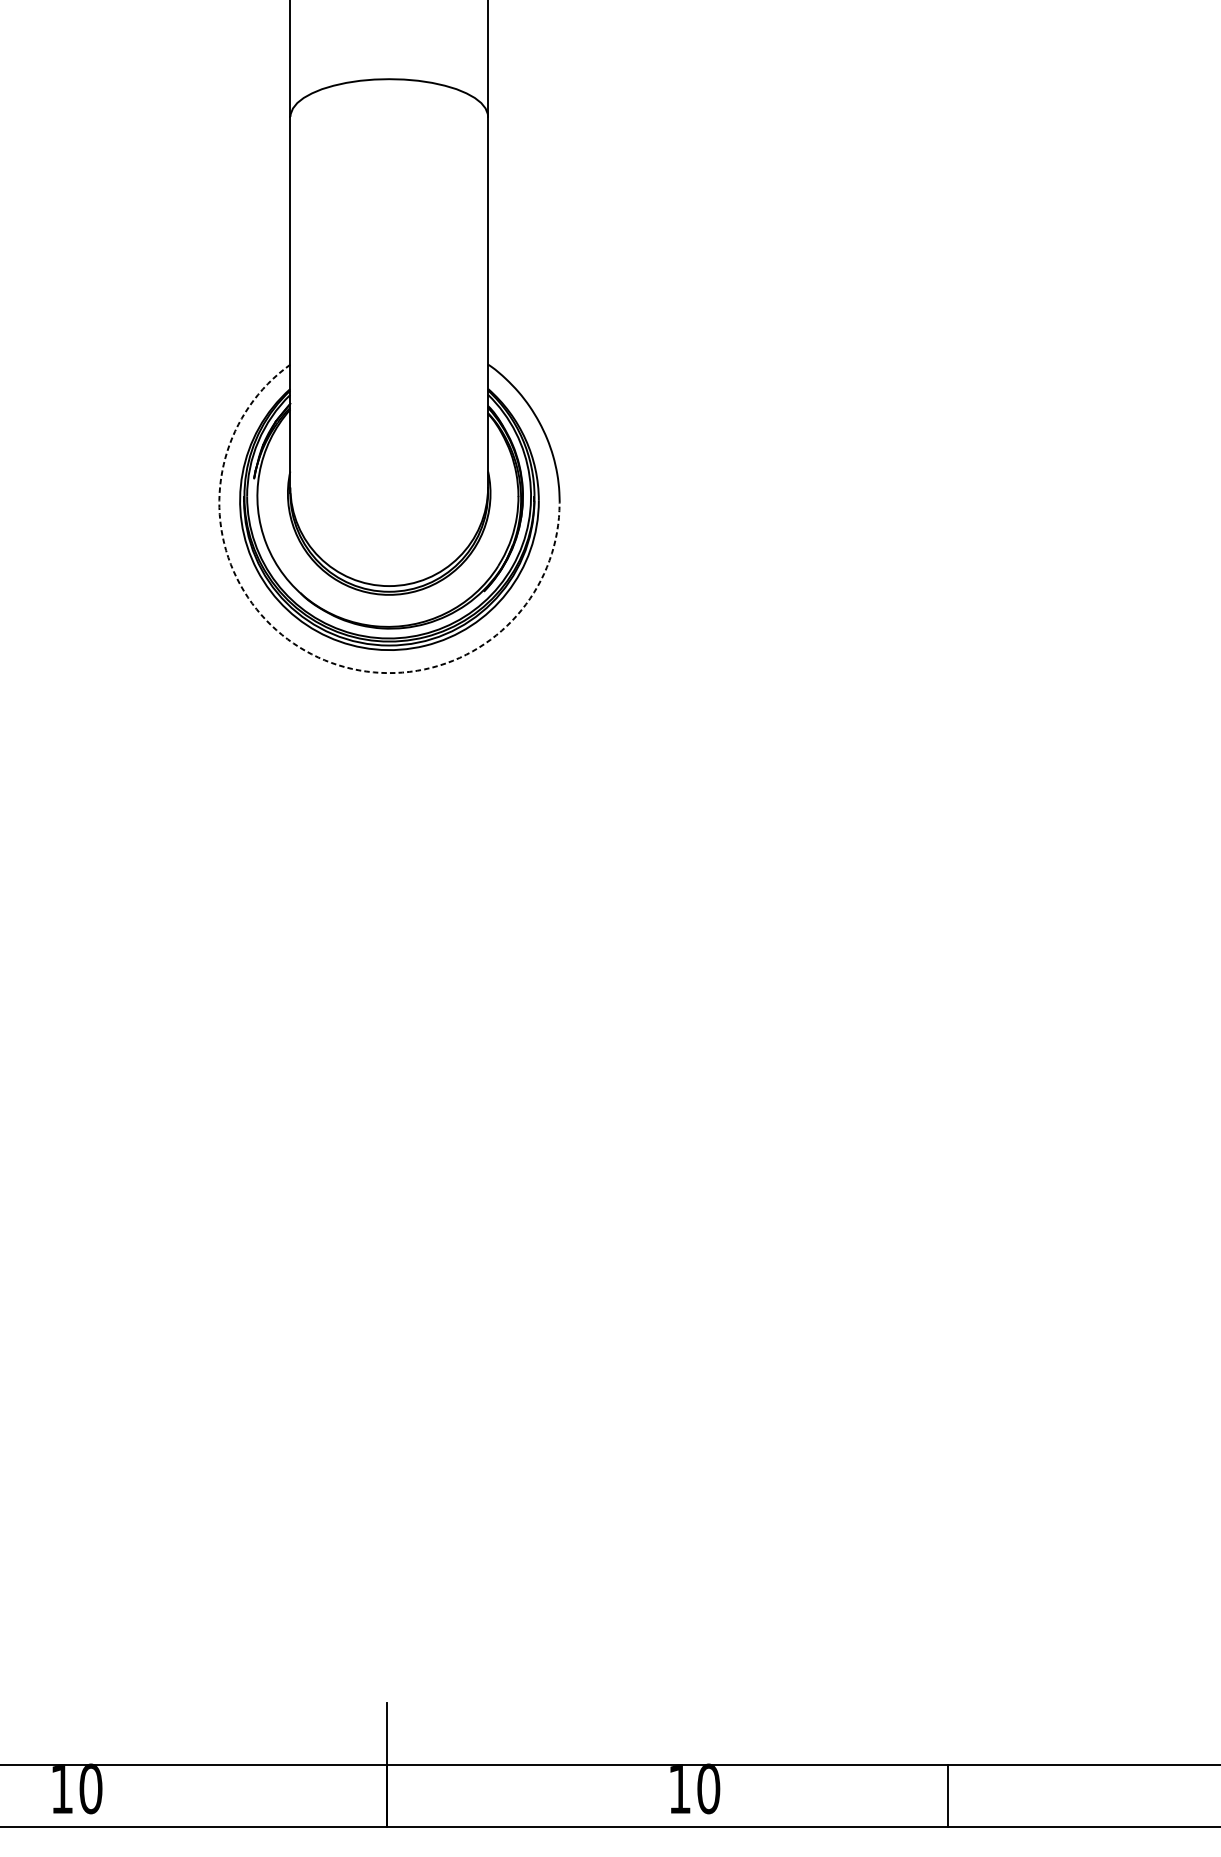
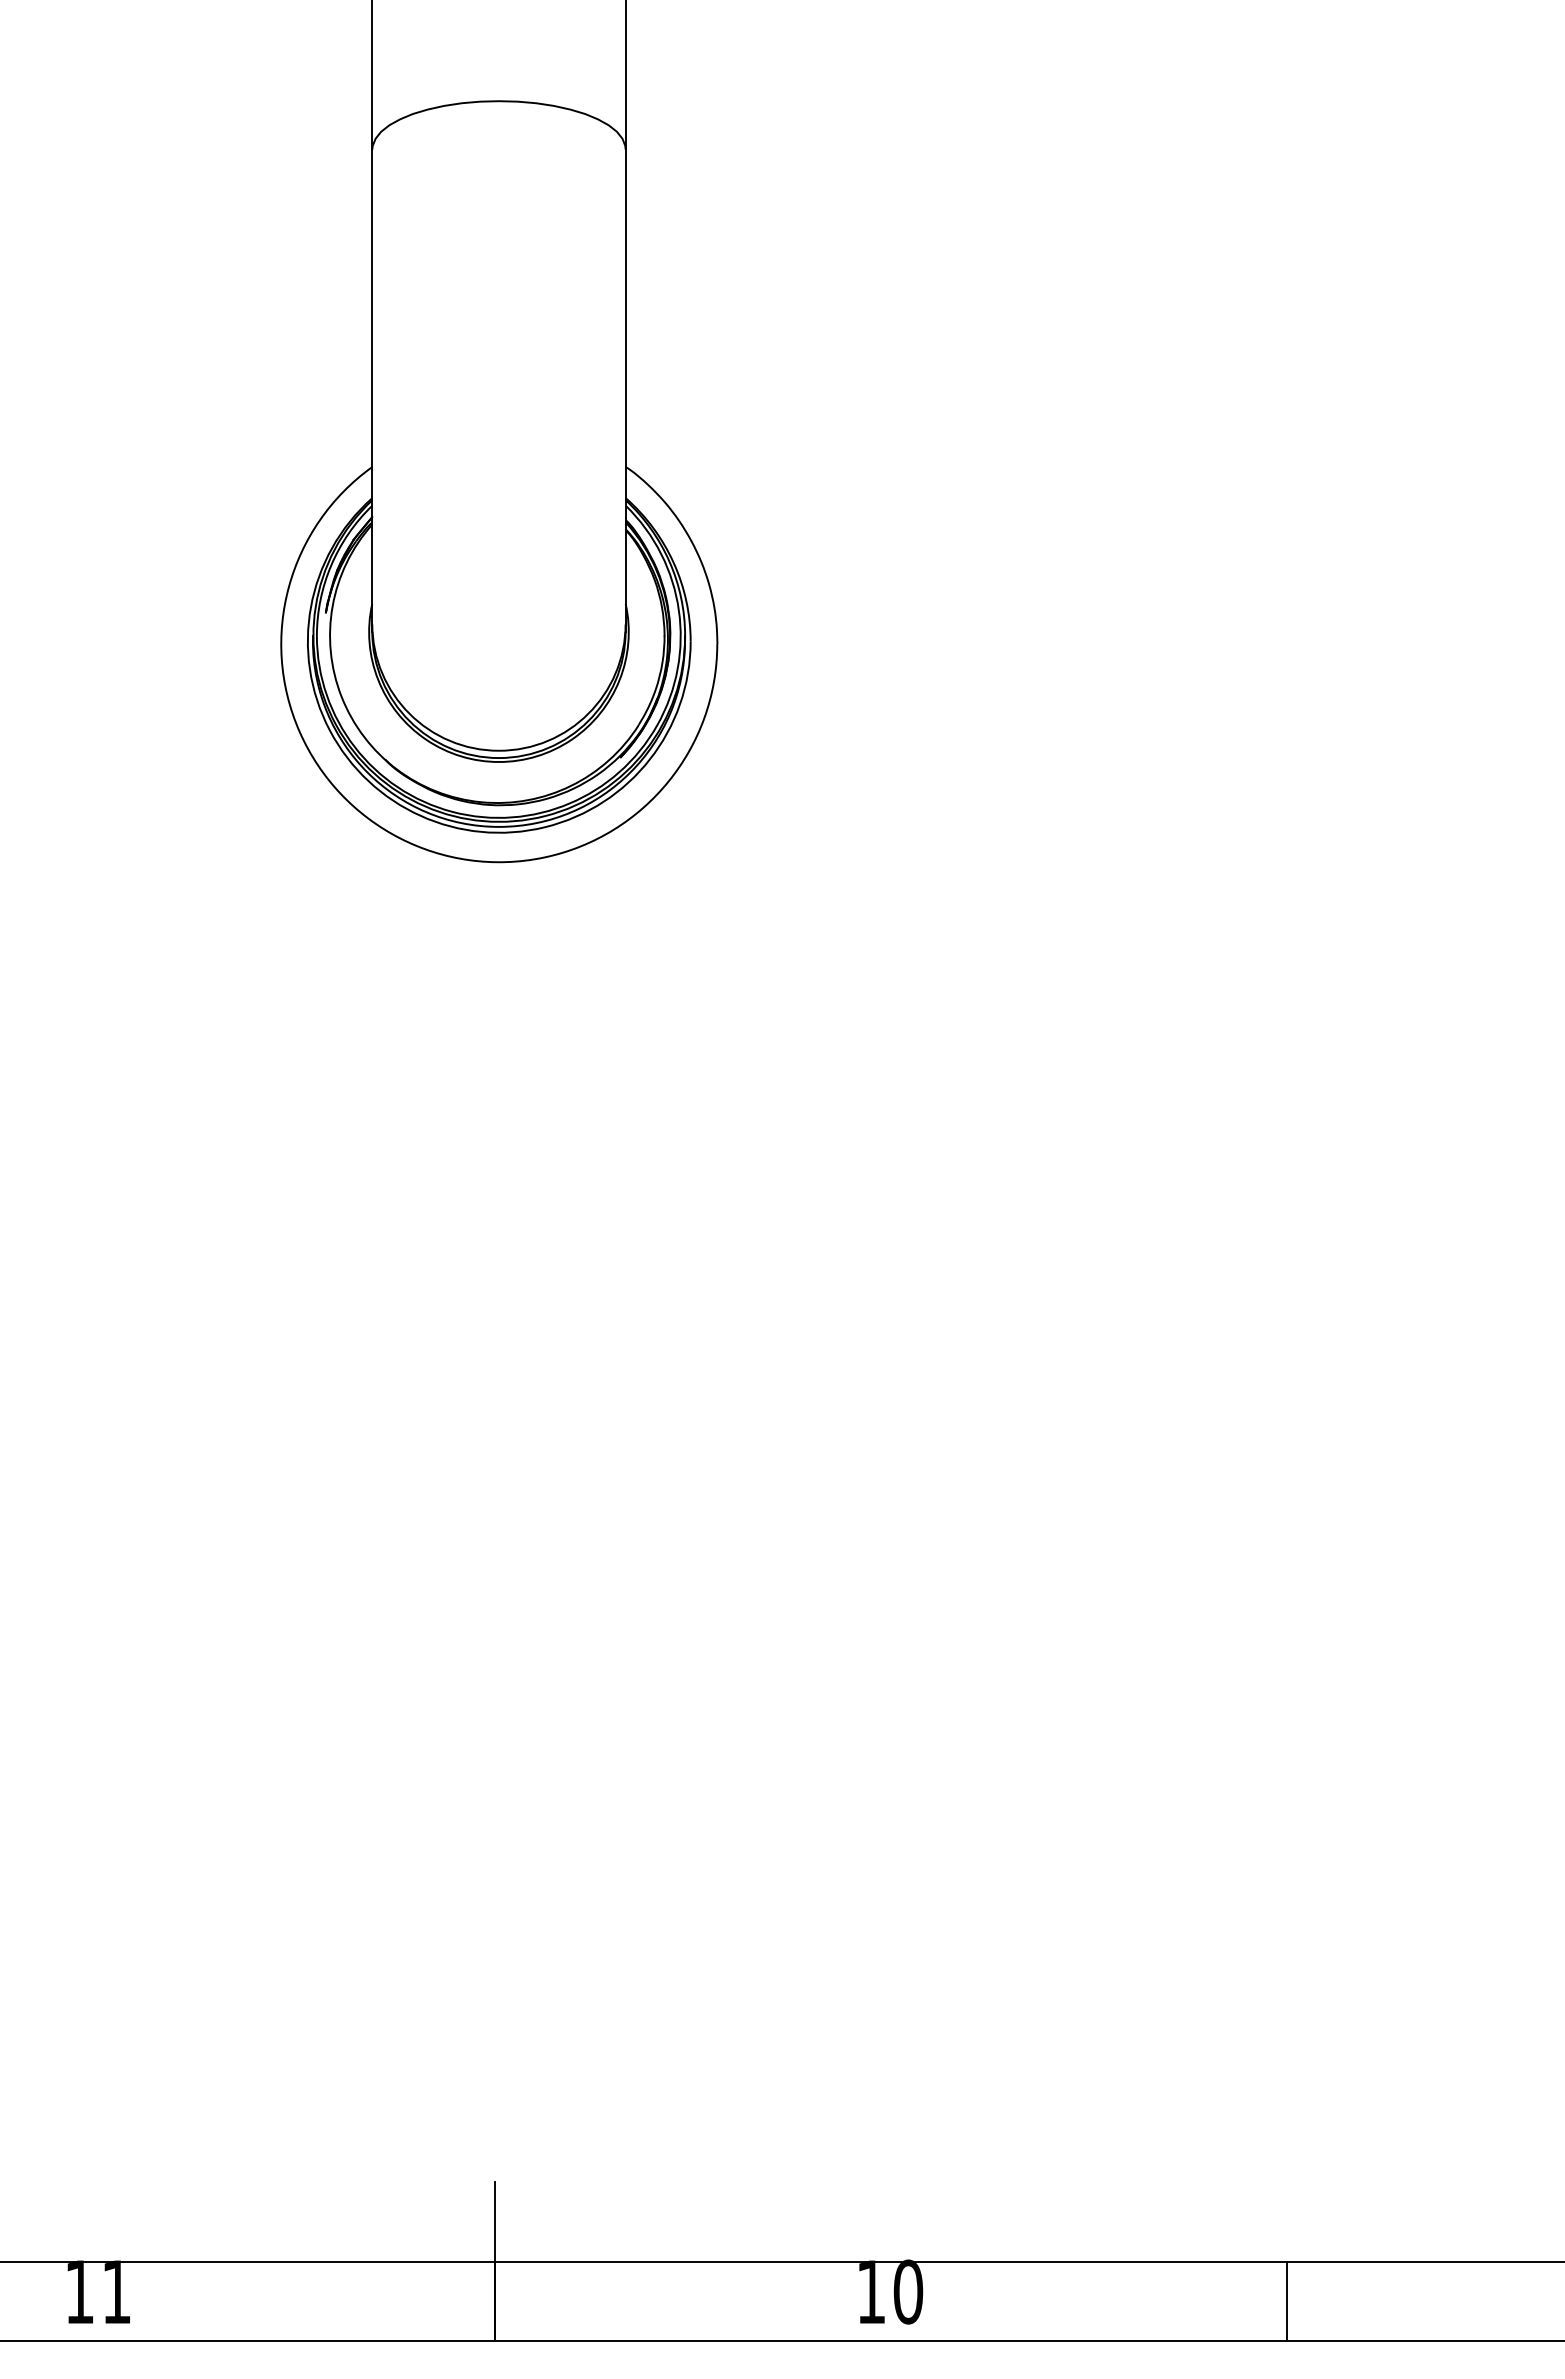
arc: (311, 654) -> (399, 838), dashed -> solid
text: (90, 1788) -> (116, 2291), 10 -> 11
line: (948, 1795) -> (1287, 2300), moved

